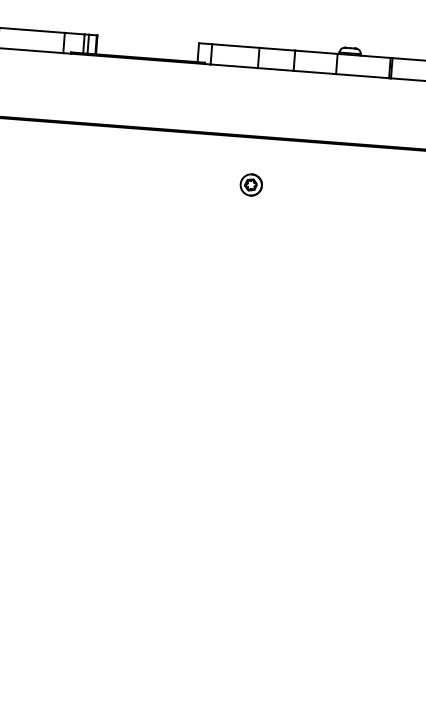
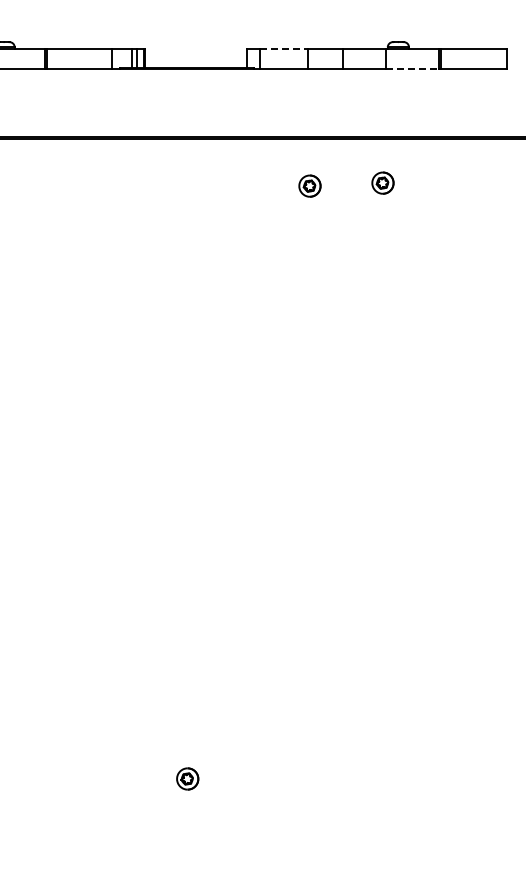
line: (235, 45) -> (283, 48), solid -> dashed
line: (362, 76) -> (412, 69), solid -> dashed
part: (323, 186) -> (382, 182), added

